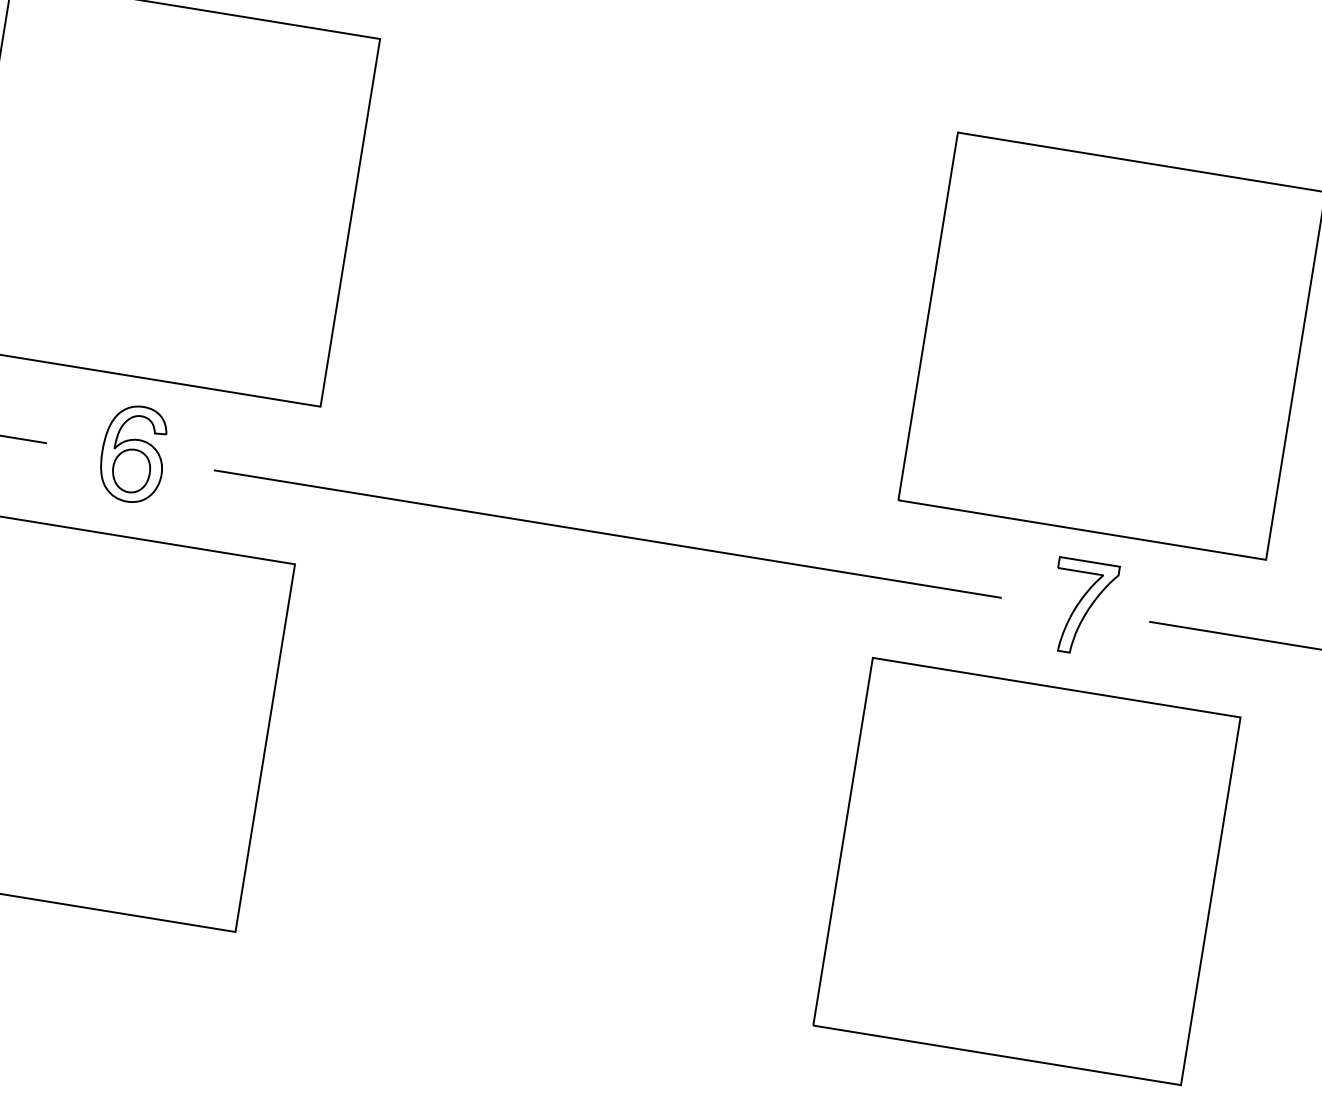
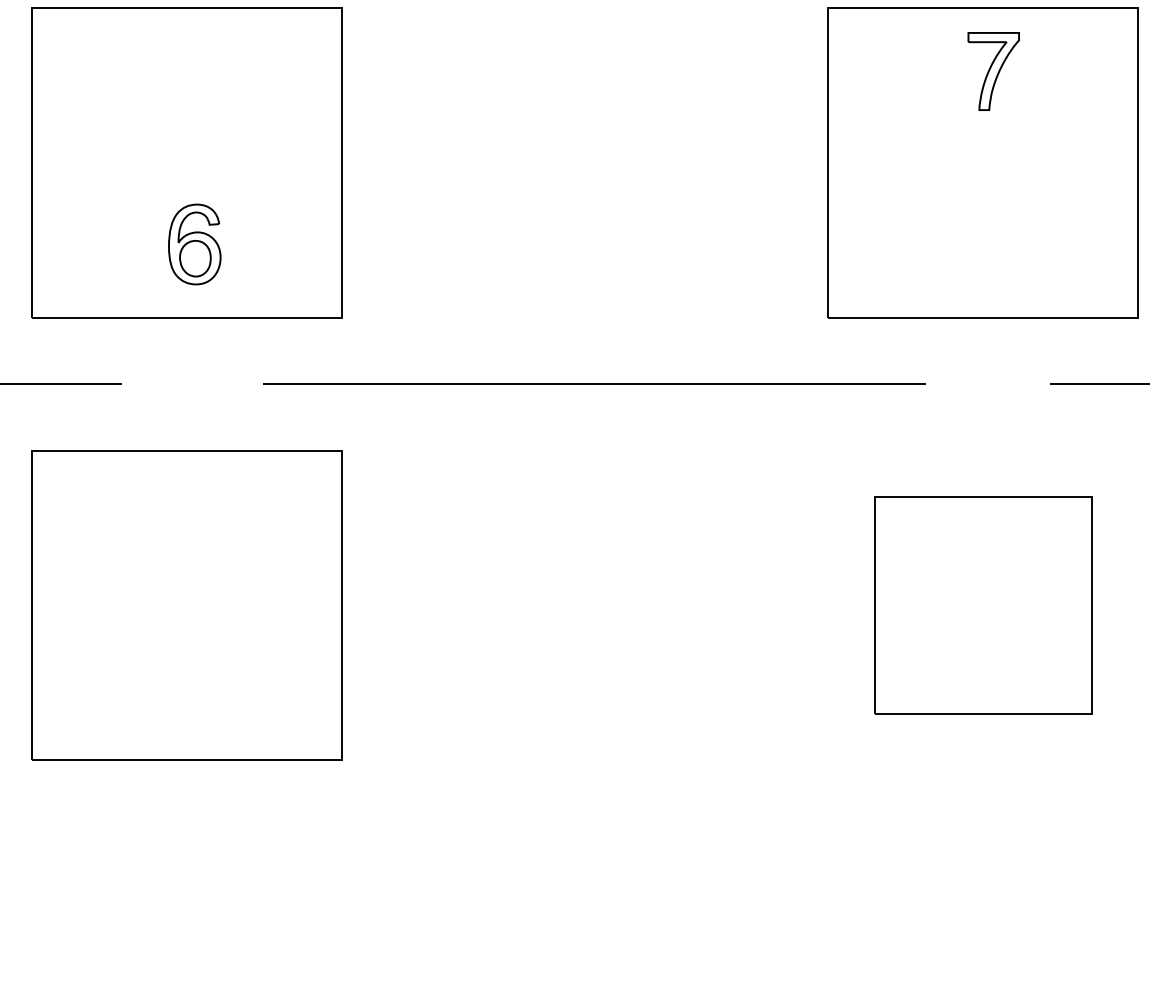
part: (133, 453) -> (194, 244), moved
part: (1082, 607) -> (993, 71), moved
part: (1026, 871) -> (982, 605), size x0.7

